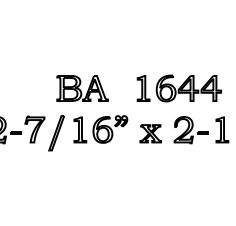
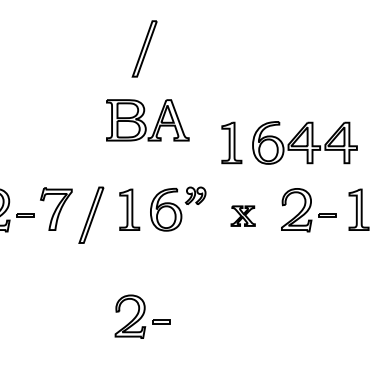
part: (89, 30) -> (144, 49), added
part: (82, 88) -> (147, 120), moved
part: (150, 133) -> (242, 215), size x0.7
part: (87, 196) -> (141, 317), added

